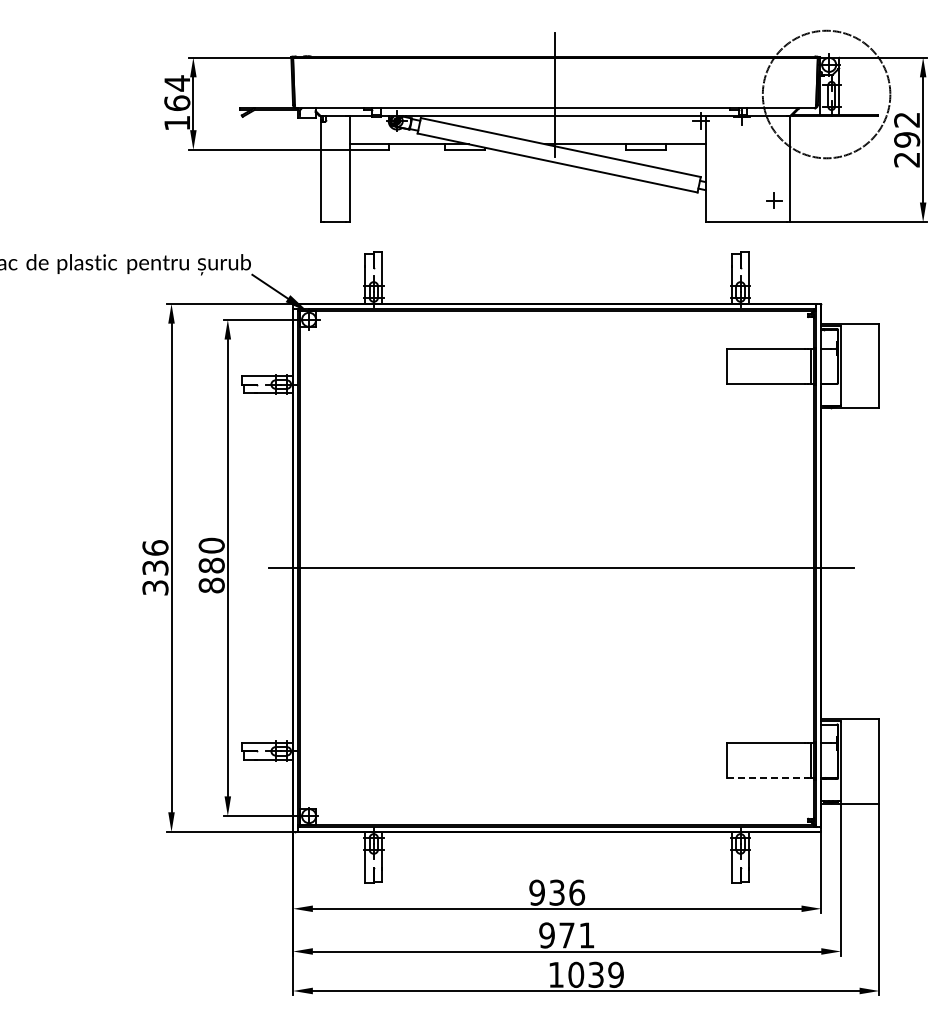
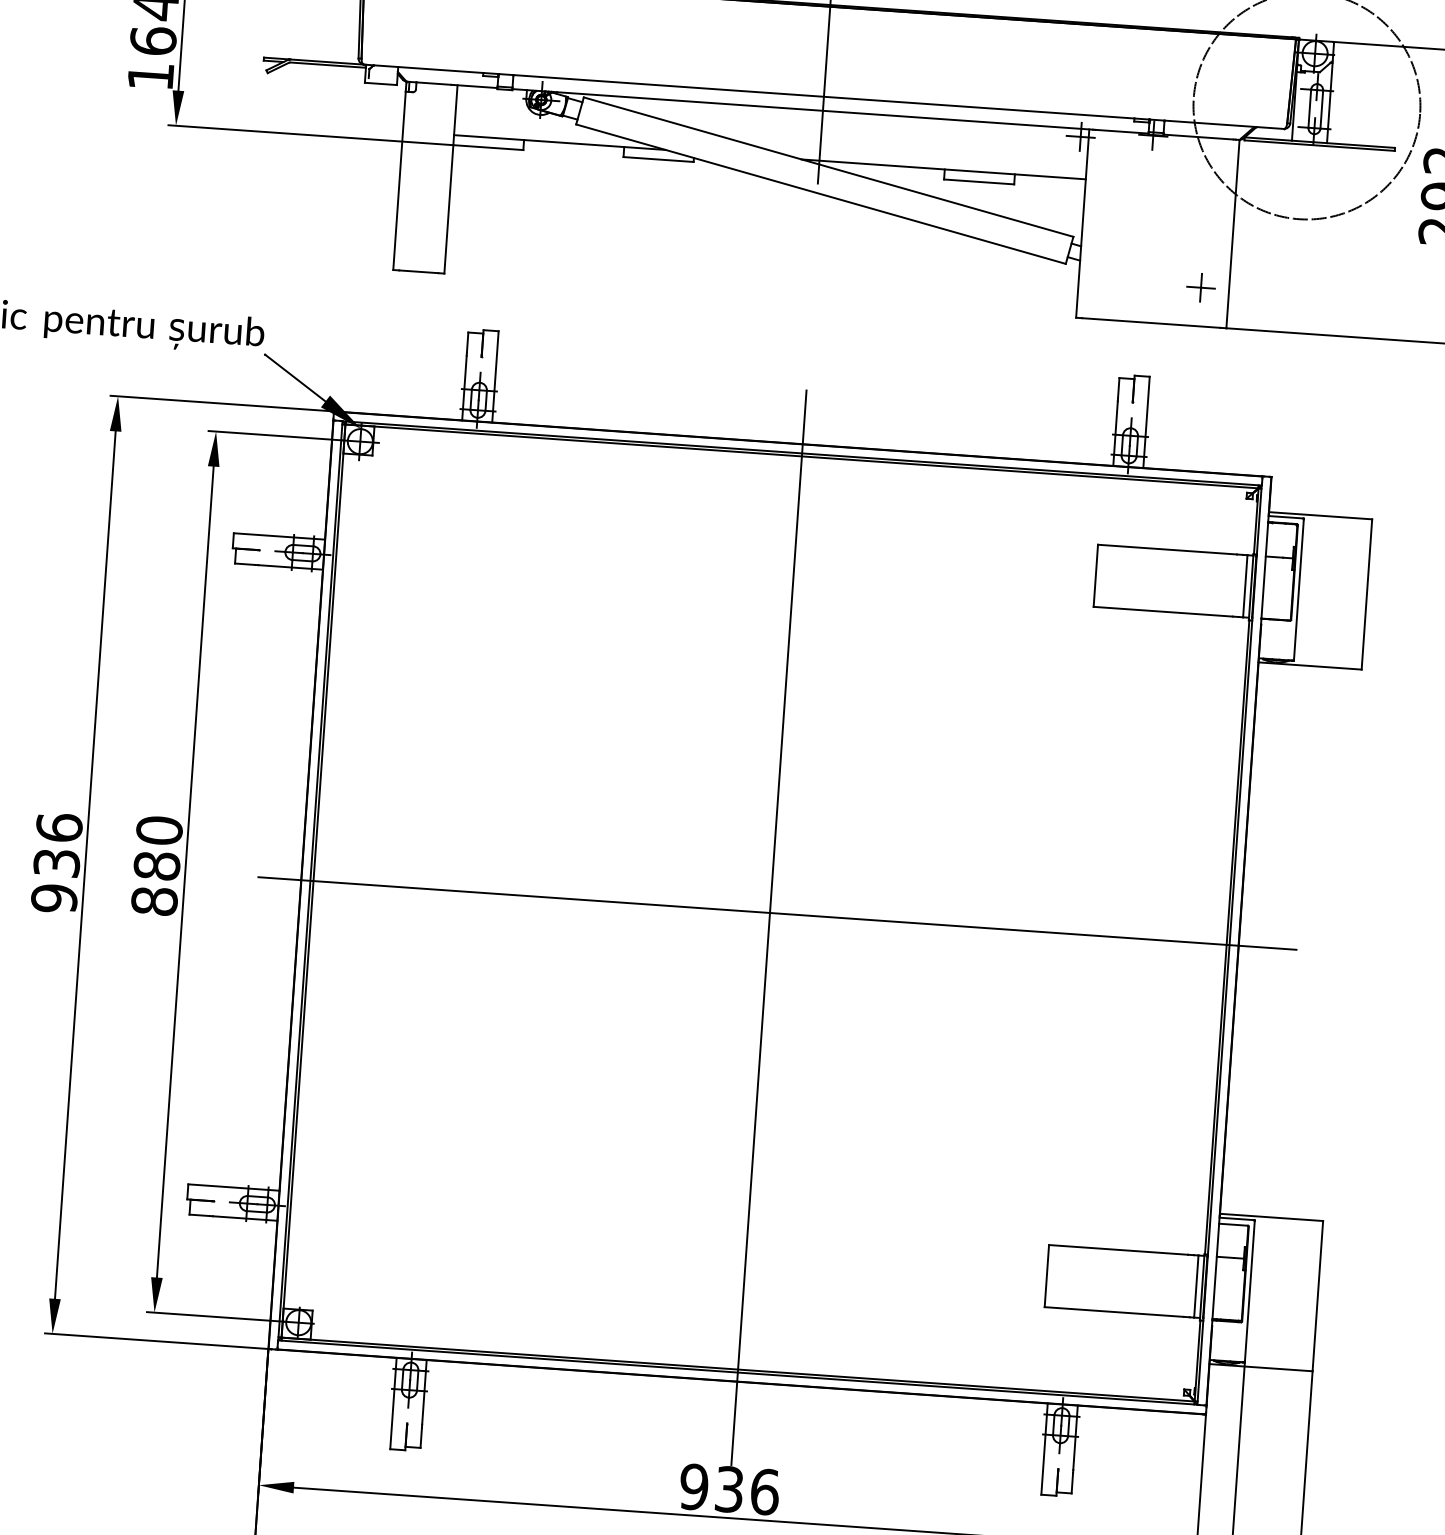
line: (557, 575) -> (769, 926), added
text: (155, 587) -> (54, 897), 336 -> 936
line: (766, 778) -> (1115, 1312), dashed -> solid

